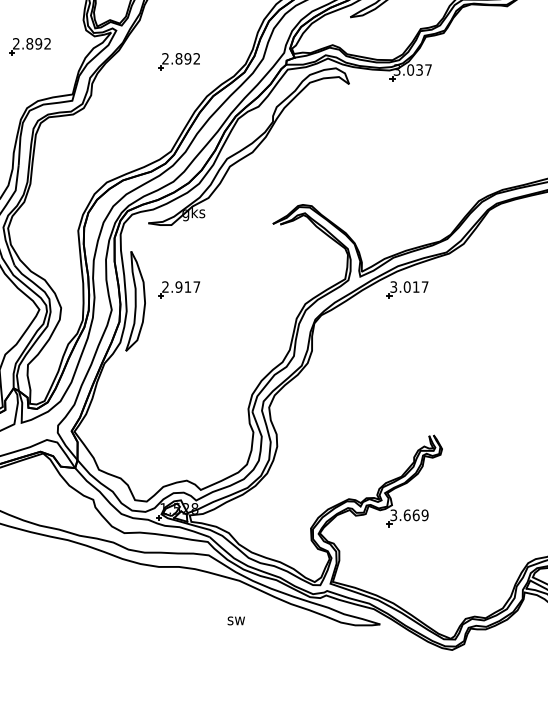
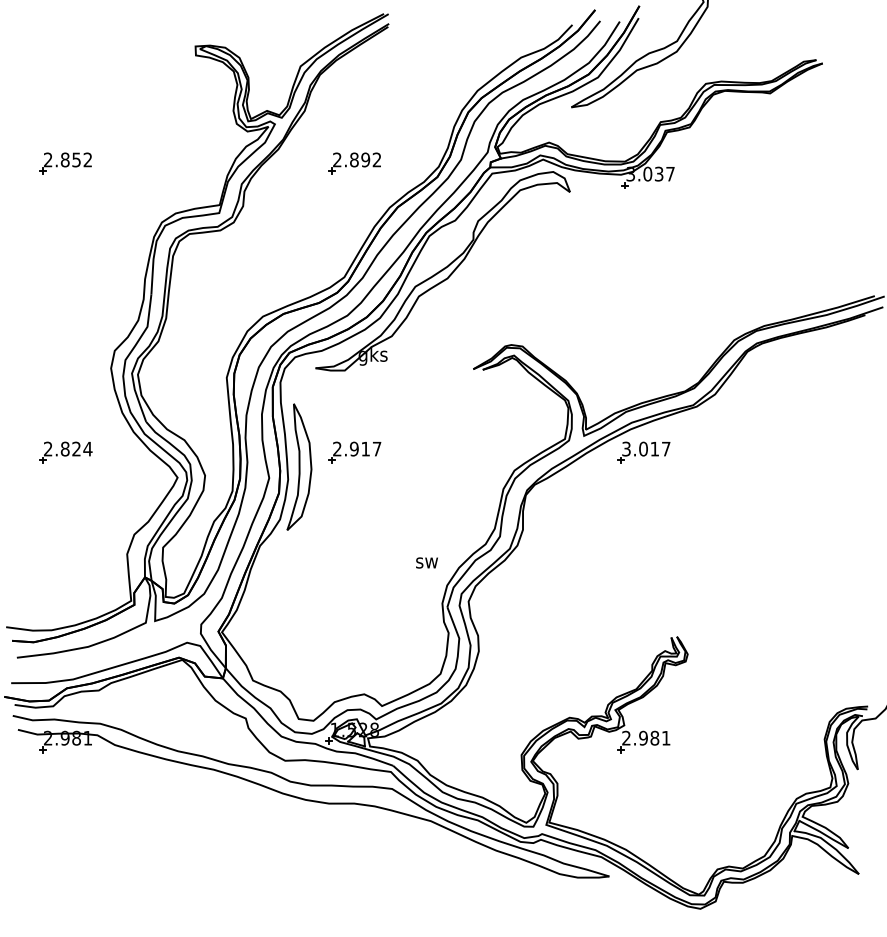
part: (29, 46) -> (165, 144), removed
text: (409, 514) -> (646, 737), 3.669 -> 2.981
text: (235, 620) -> (426, 562), moved

